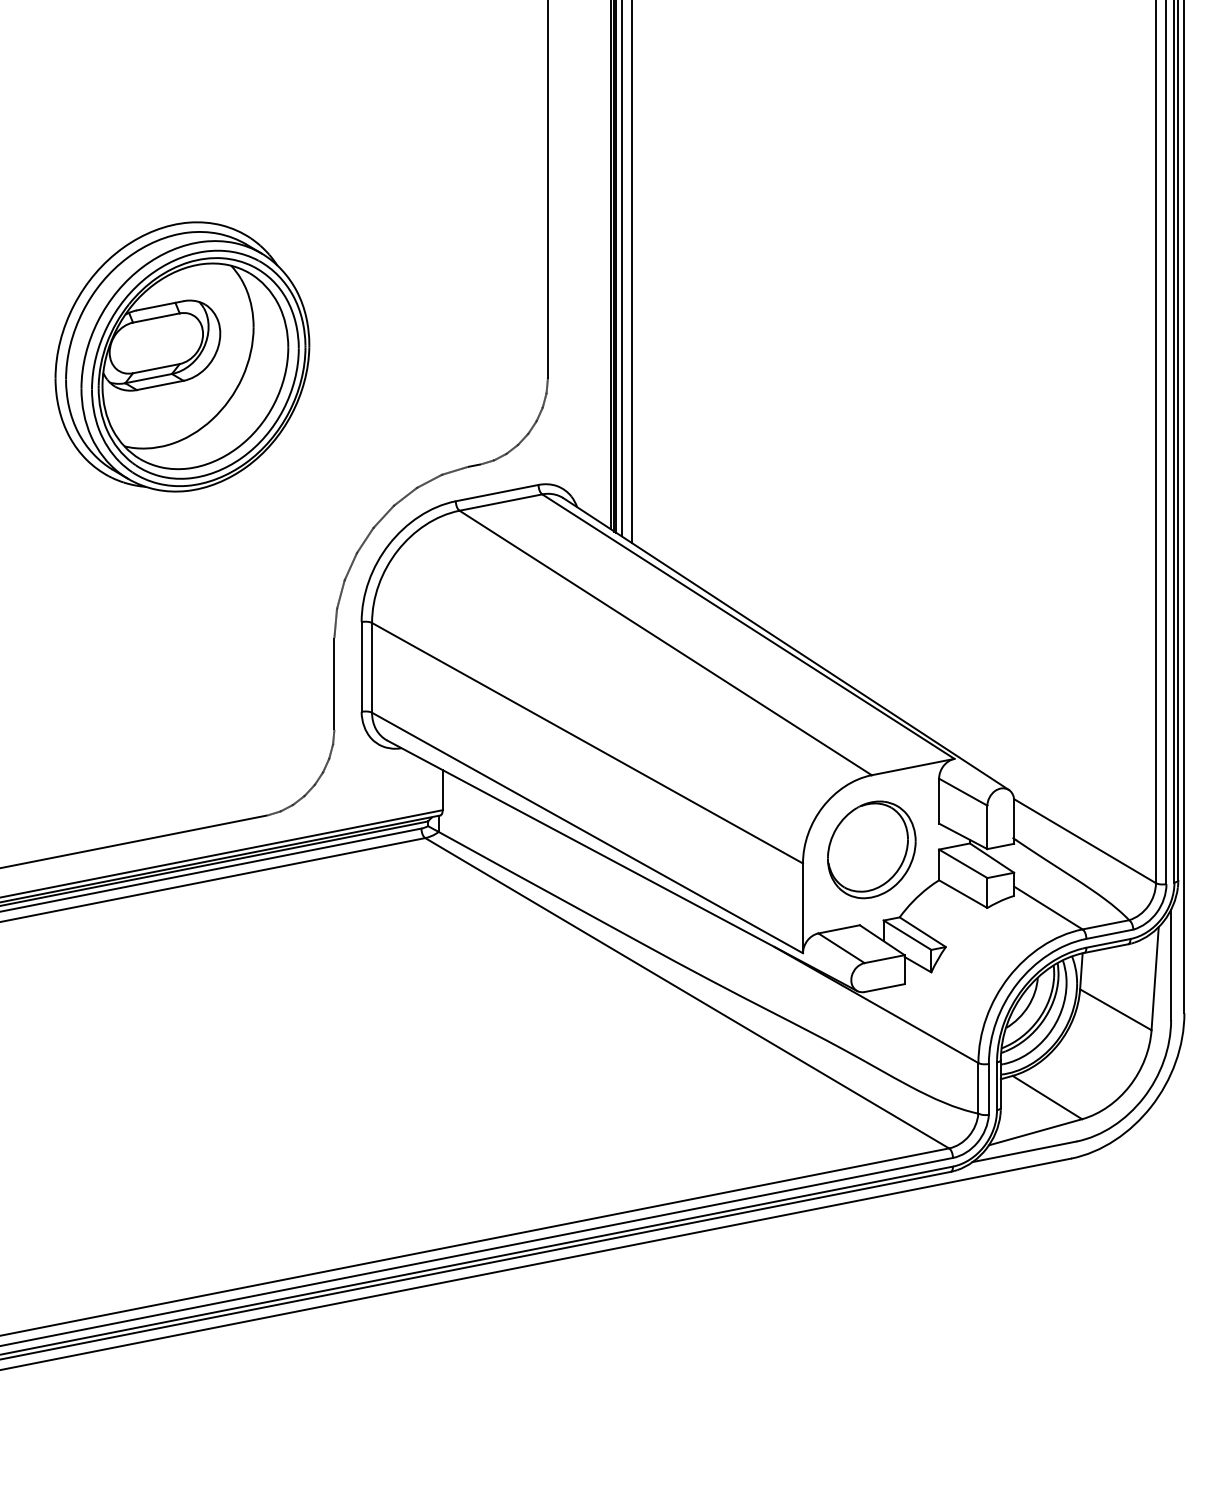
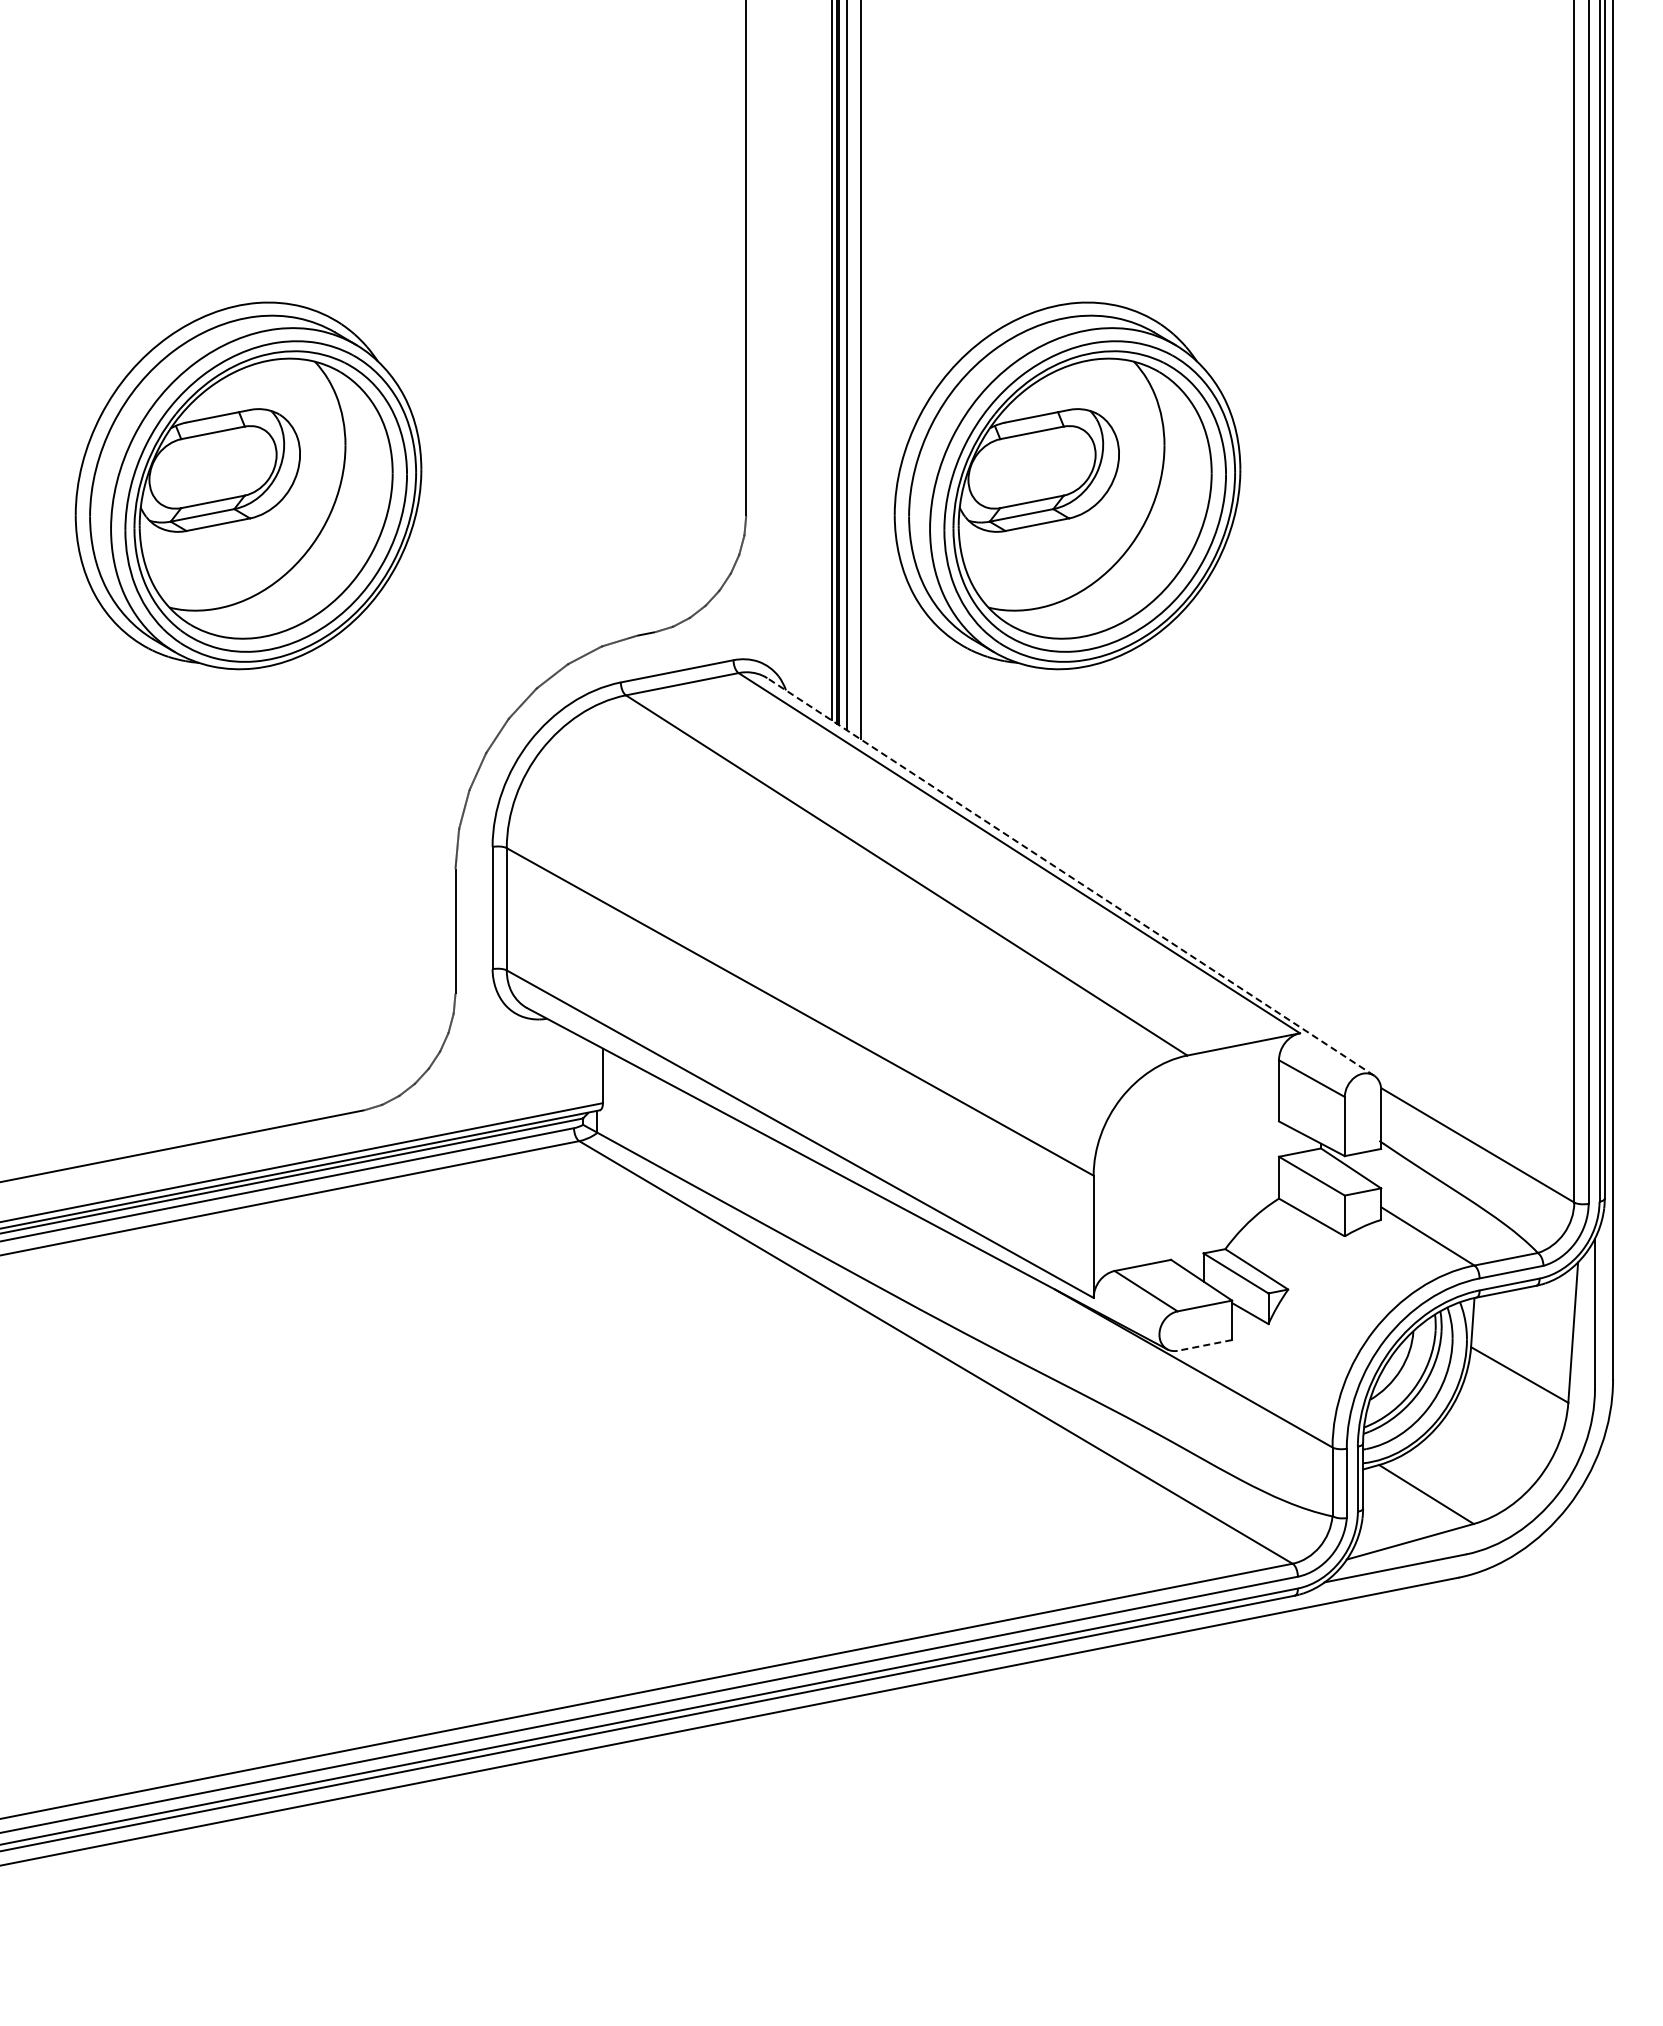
part: (783, 356) -> (1067, 485), added
line: (785, 643) -> (1070, 876), solid -> dashed
part: (871, 849) -> (1186, 1156), removed
line: (884, 988) -> (1204, 1345), solid -> dashed

